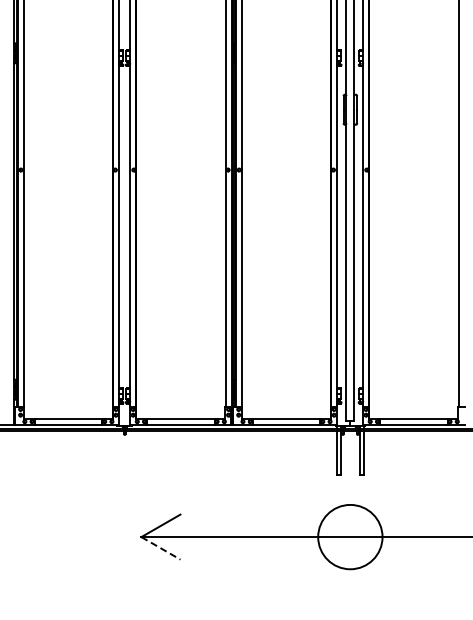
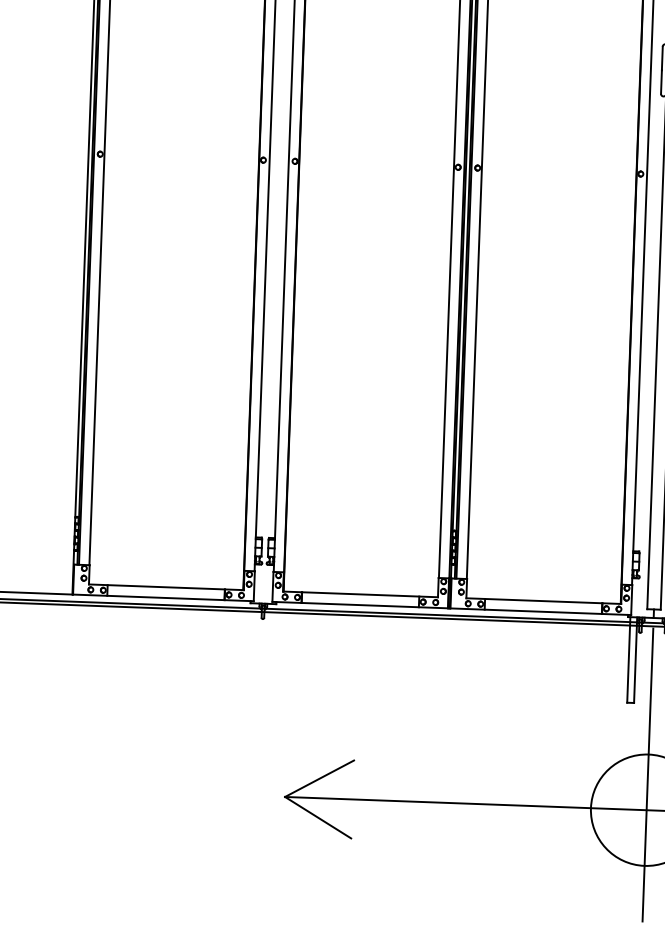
line: (350, 516) -> (648, 774), added
line: (160, 548) -> (317, 817), dashed -> solid

